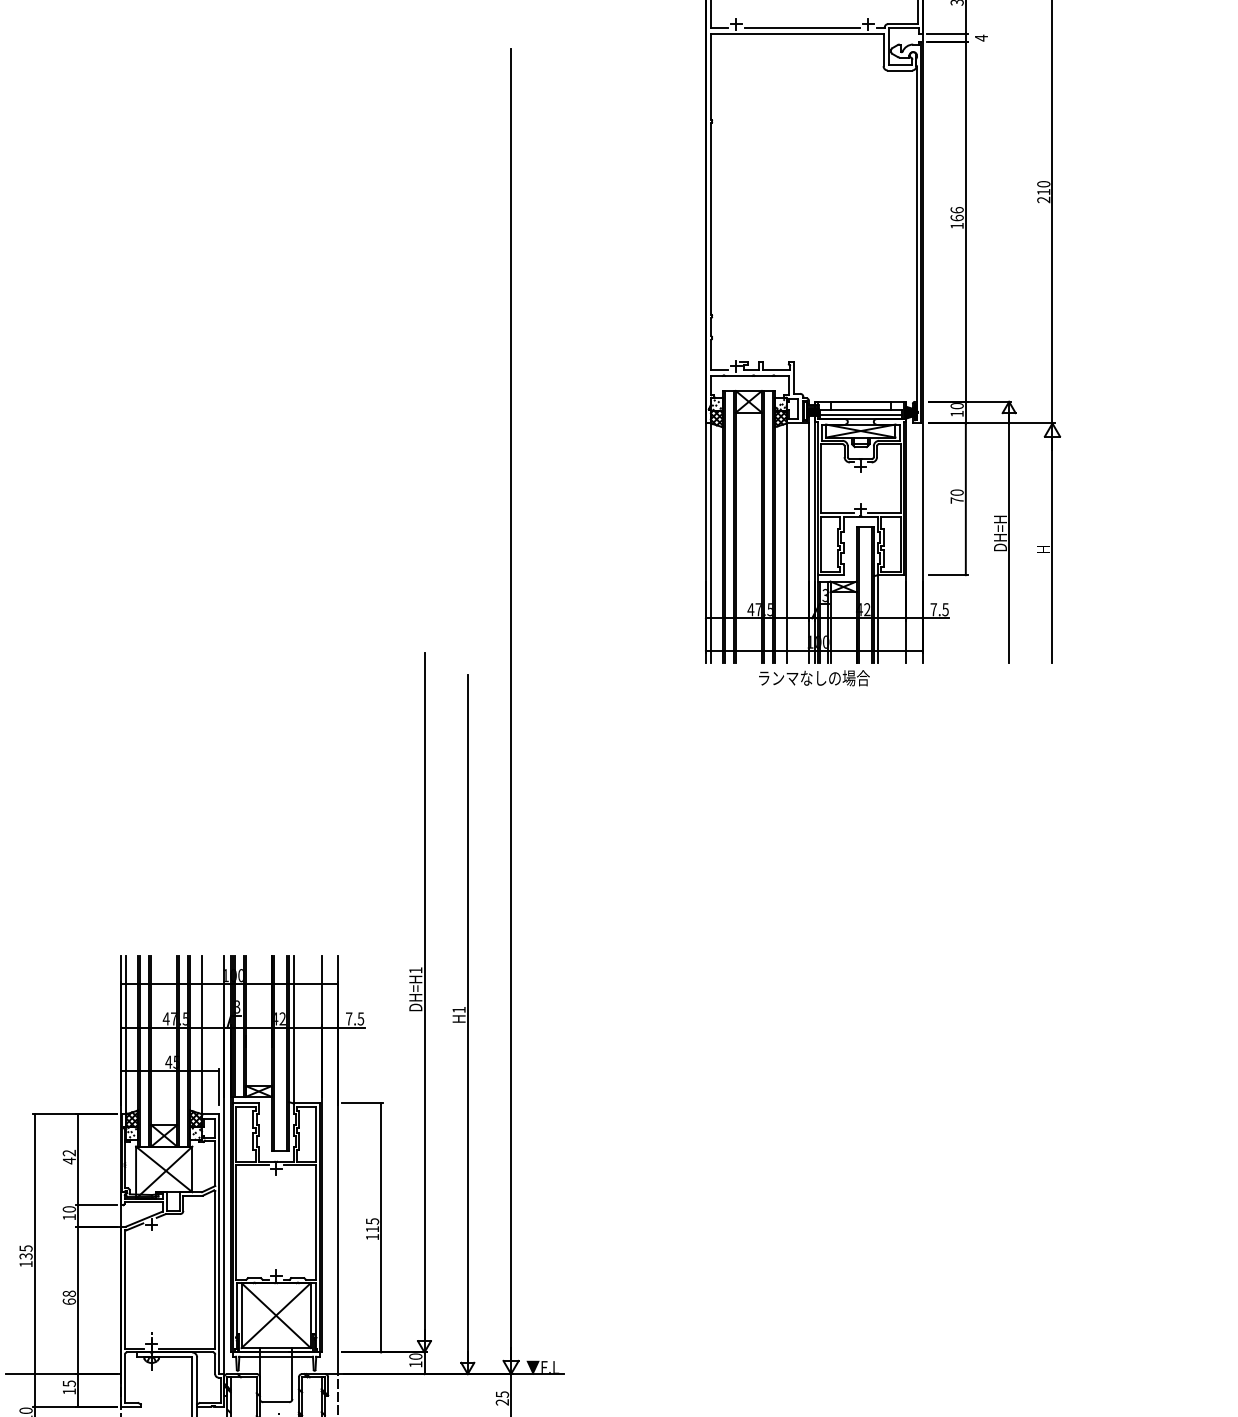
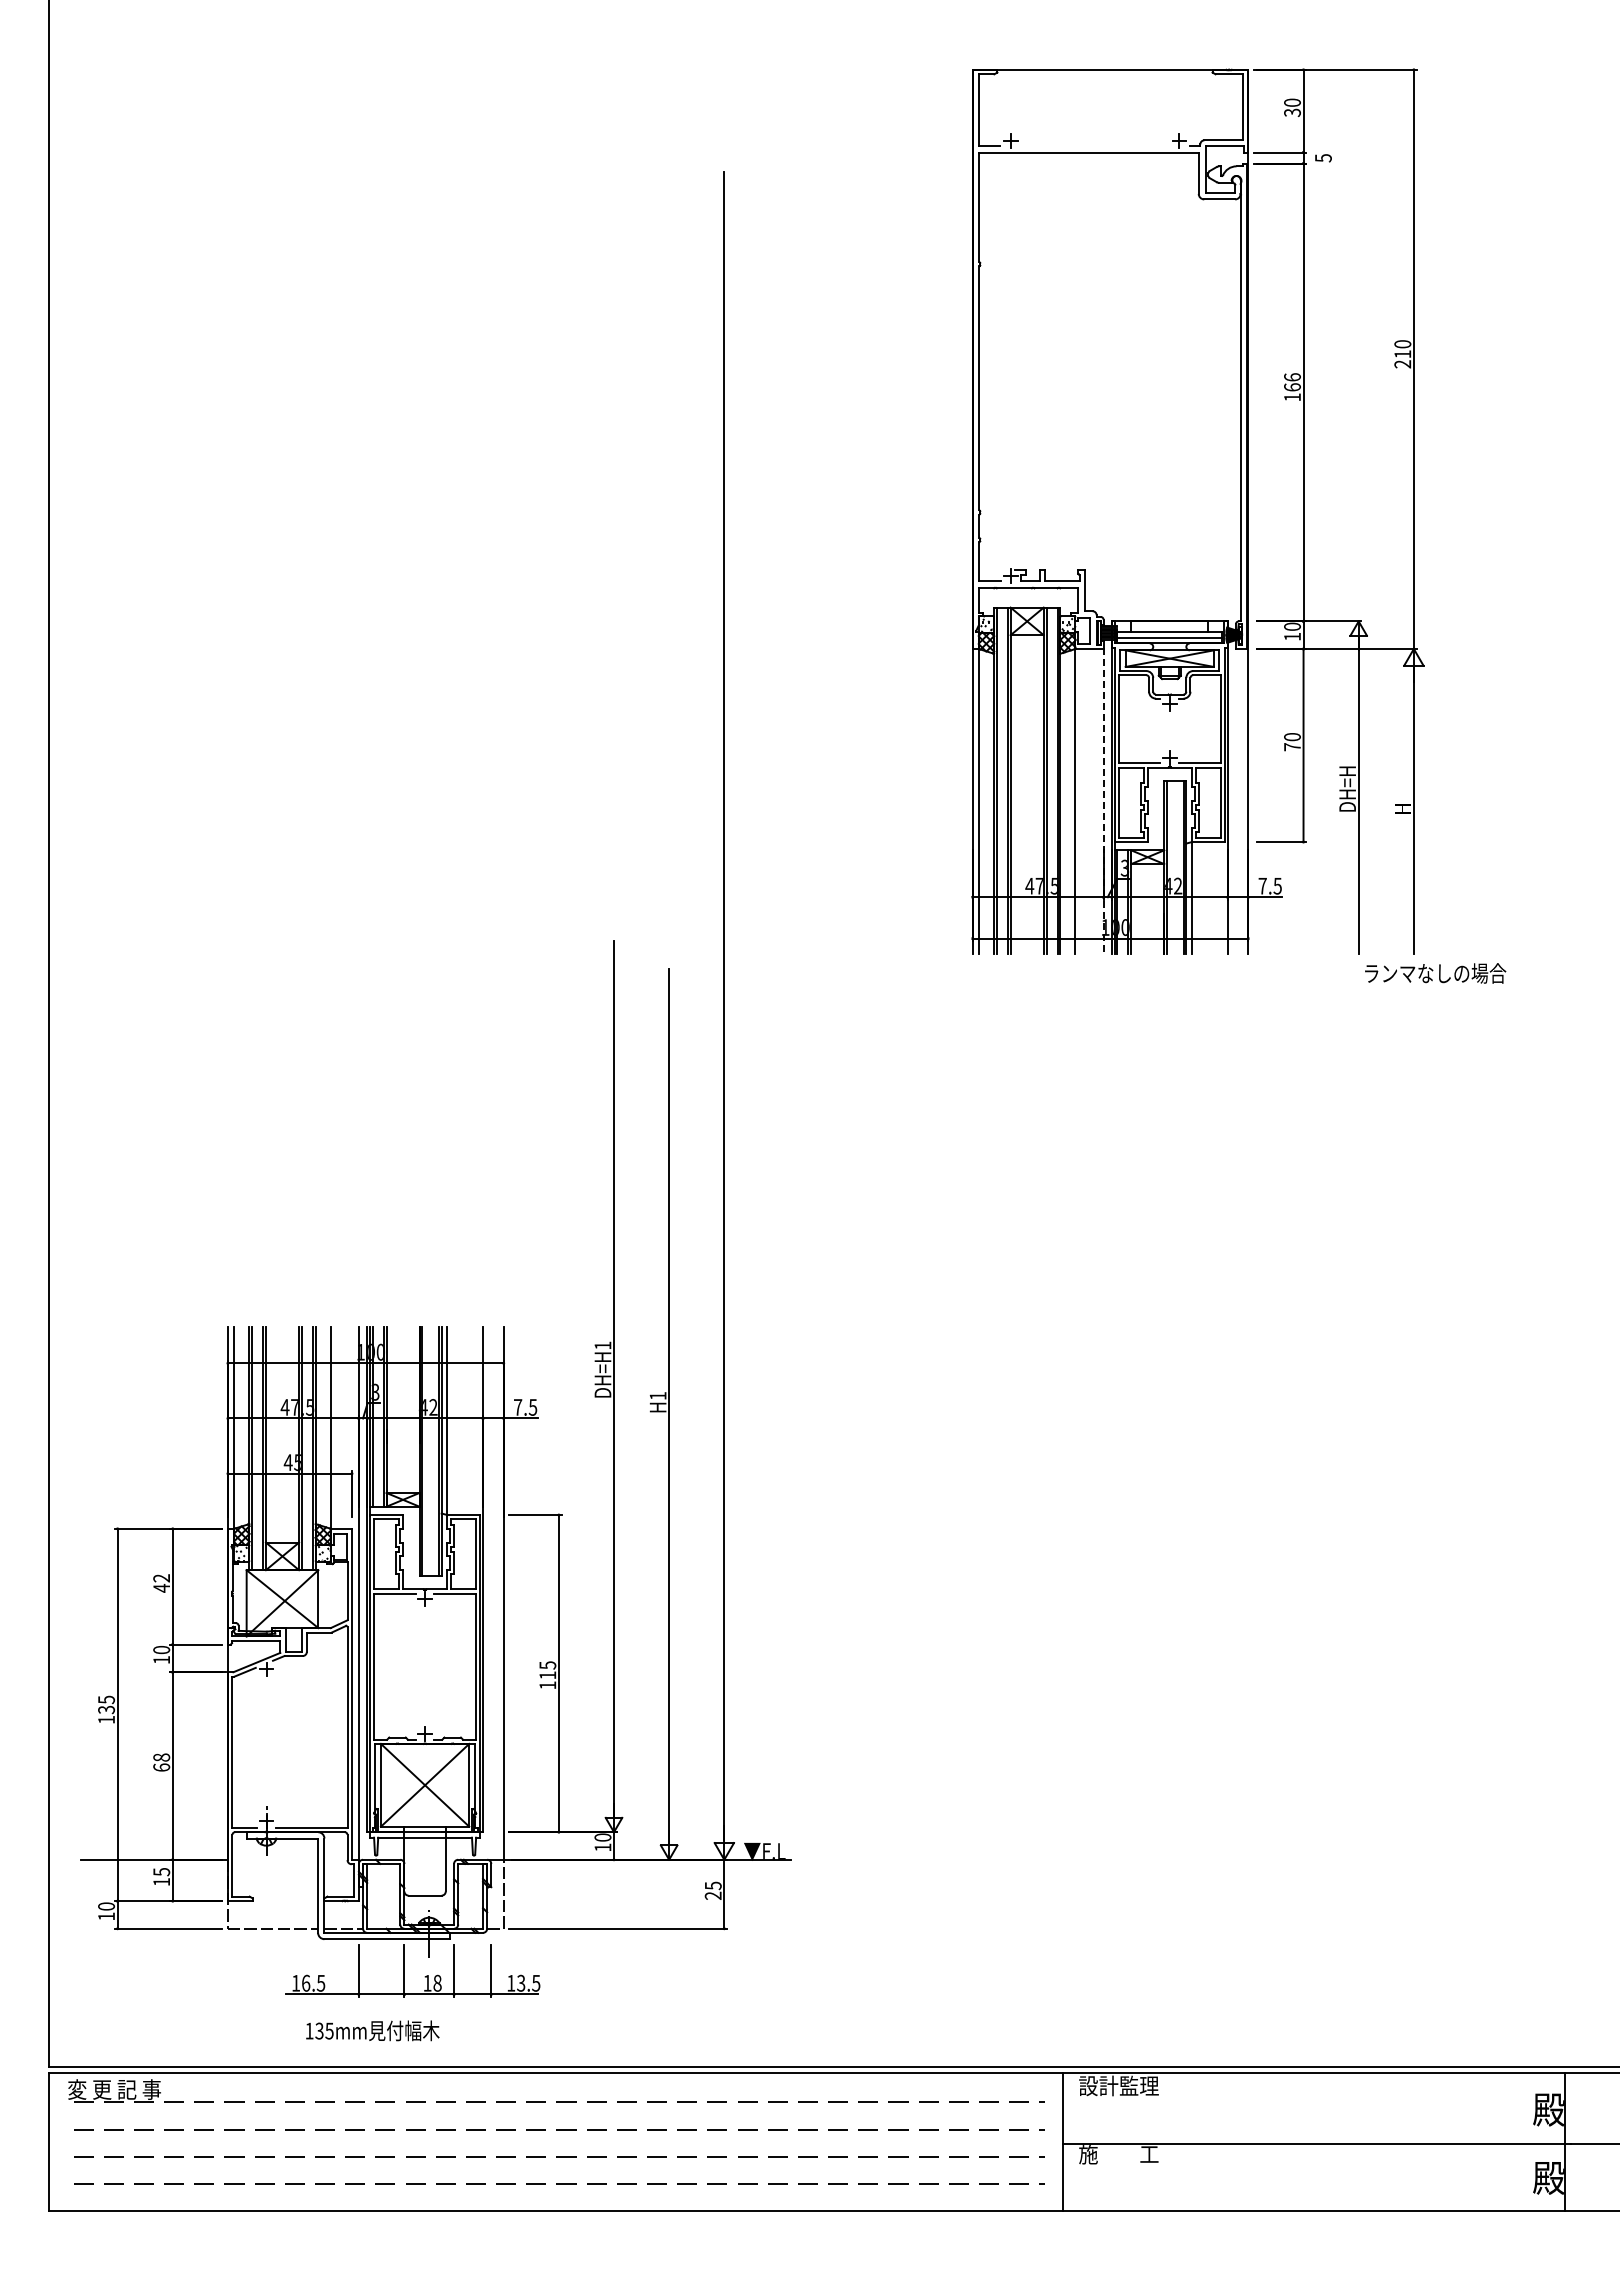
line: (801, 28) -> (1094, 145), removed
text: (981, 37) -> (1323, 157), 4 -> 5
line: (808, 542) -> (1103, 800), solid -> dashed
text: (814, 678) -> (1435, 973), moved

